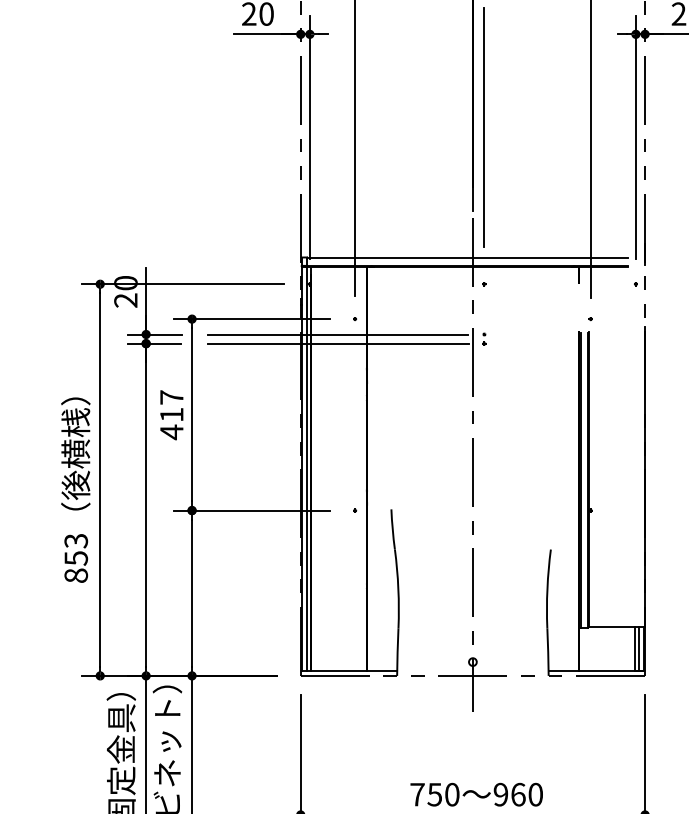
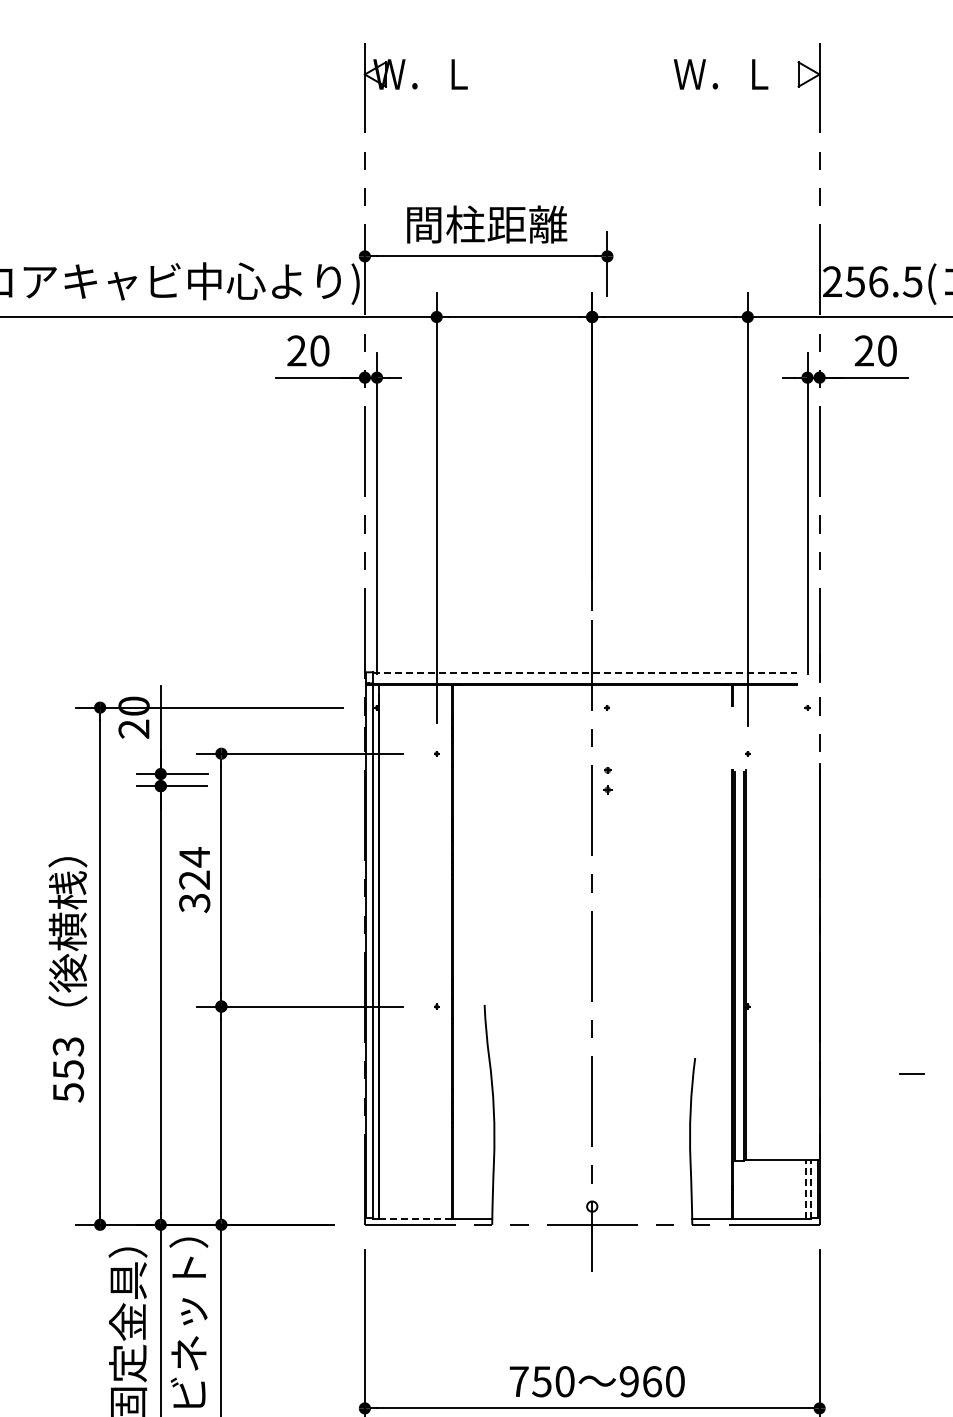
line: (484, 127) -> (607, 500), removed
line: (467, 258) -> (585, 673), solid -> dashed
line: (338, 334) -> (414, 774), removed
part: (483, 338) -> (606, 779), size x1.6
line: (338, 343) -> (414, 786), removed
text: (171, 415) -> (194, 880), 417 -> 324
text: (75, 575) -> (67, 1092), 853 -> 553
line: (634, 648) -> (805, 1188), solid -> dashed
line: (638, 648) -> (811, 1188), solid -> dashed
line: (339, 671) -> (415, 1218), solid -> dashed

